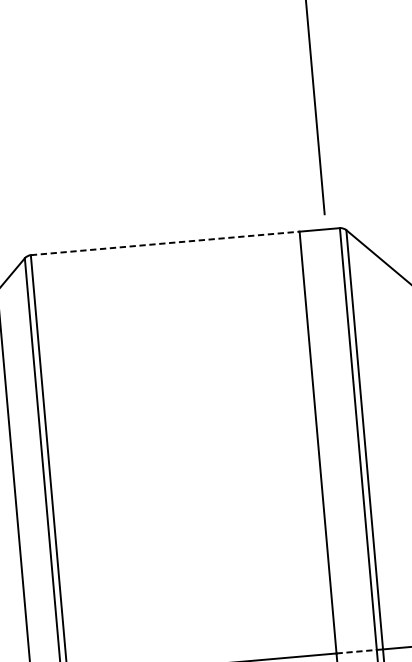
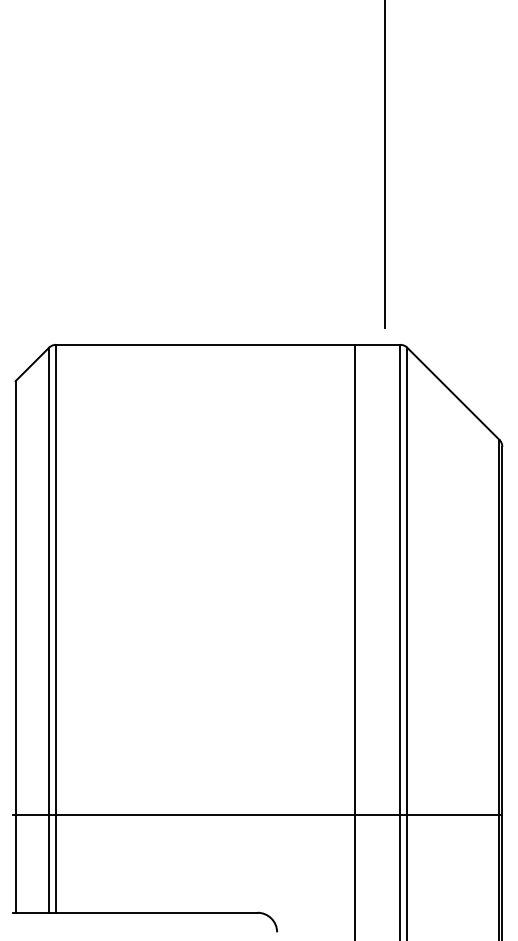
line: (164, 243) -> (205, 344), dashed -> solid
line: (357, 651) -> (378, 814), dashed -> solid

